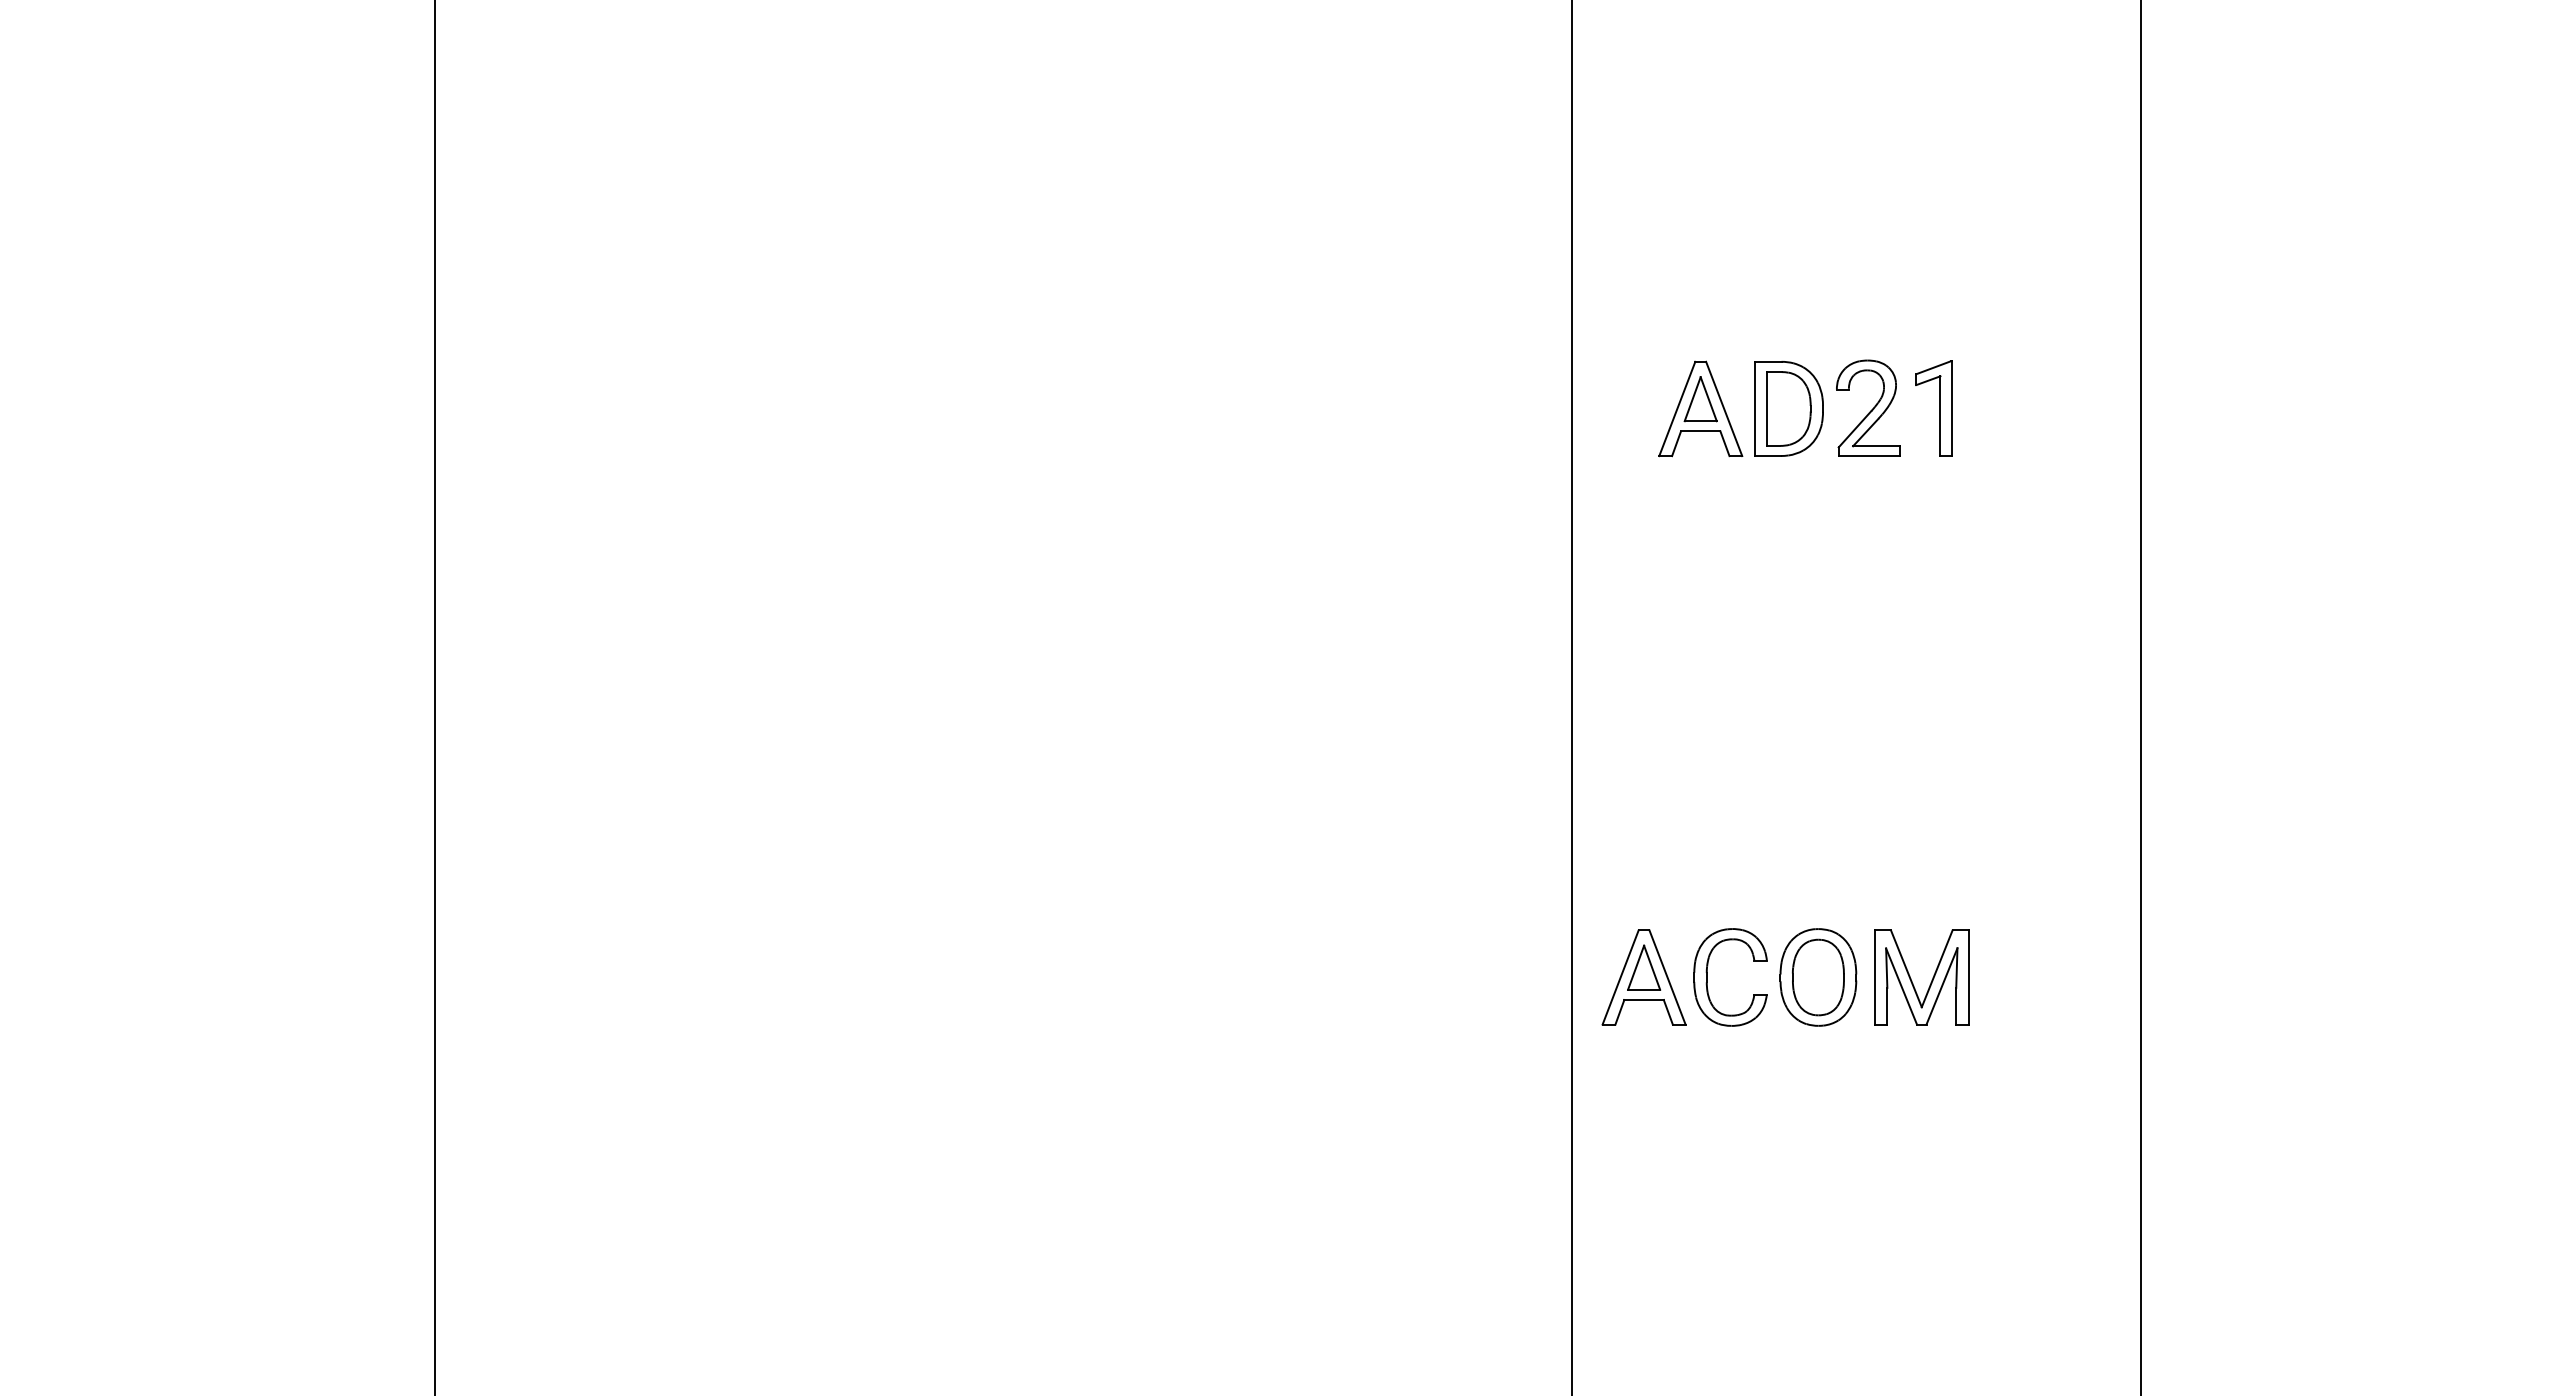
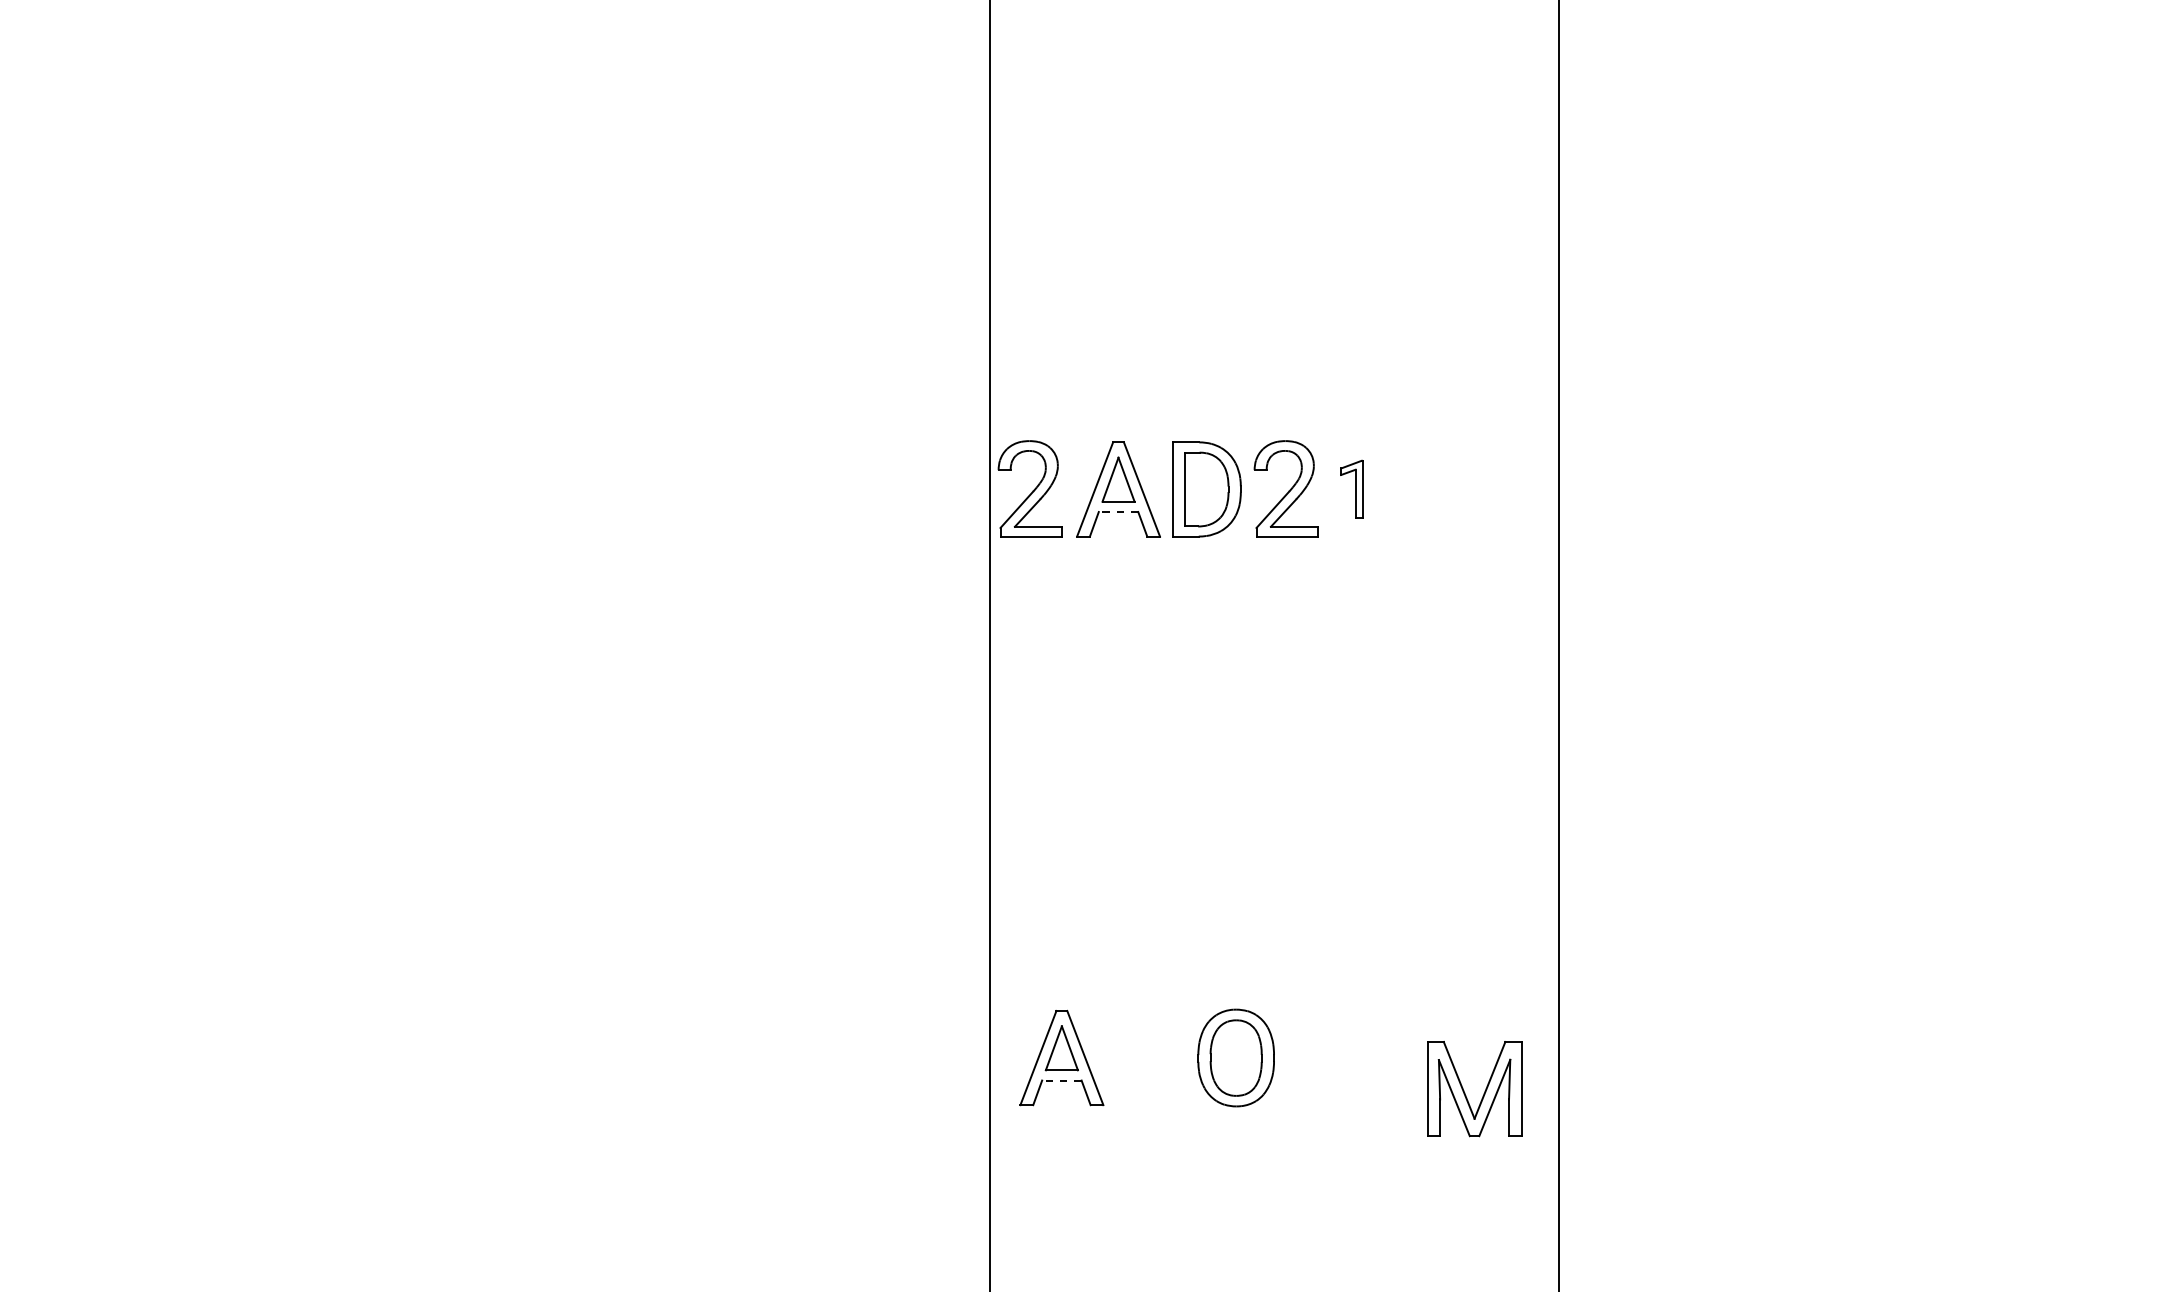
part: (1612, 407) -> (1030, 488), added
part: (1933, 408) -> (1351, 489), size x0.6
line: (1700, 431) -> (1118, 512), solid -> dashed
part: (1707, 977) -> (1125, 1058), removed
part: (1912, 980) -> (1465, 1092), moved
line: (1644, 1000) -> (1062, 1081), solid -> dashed

